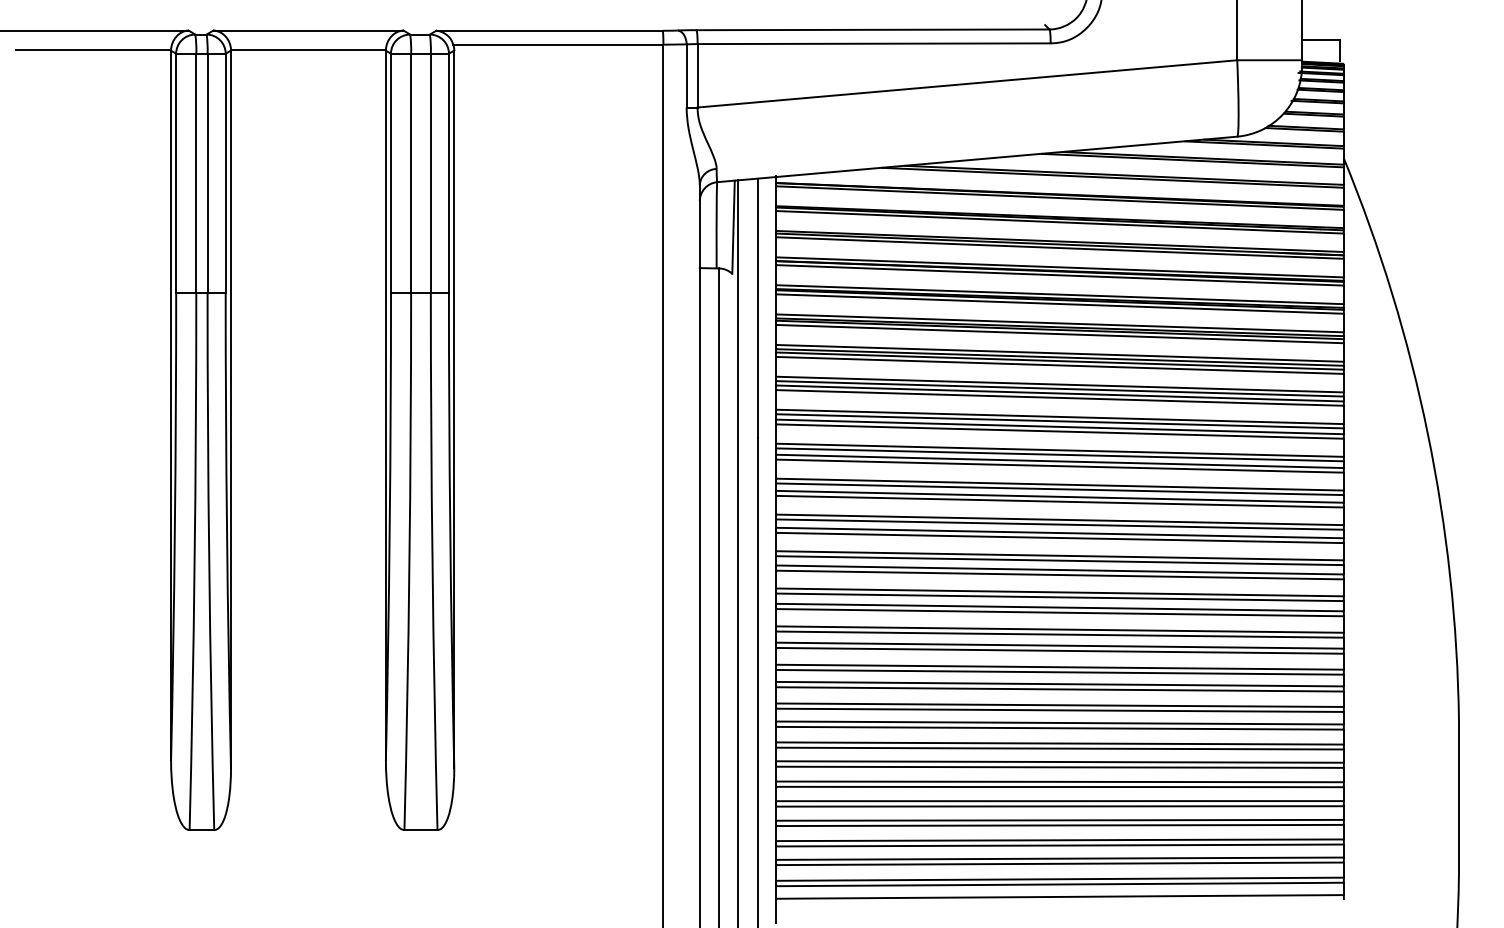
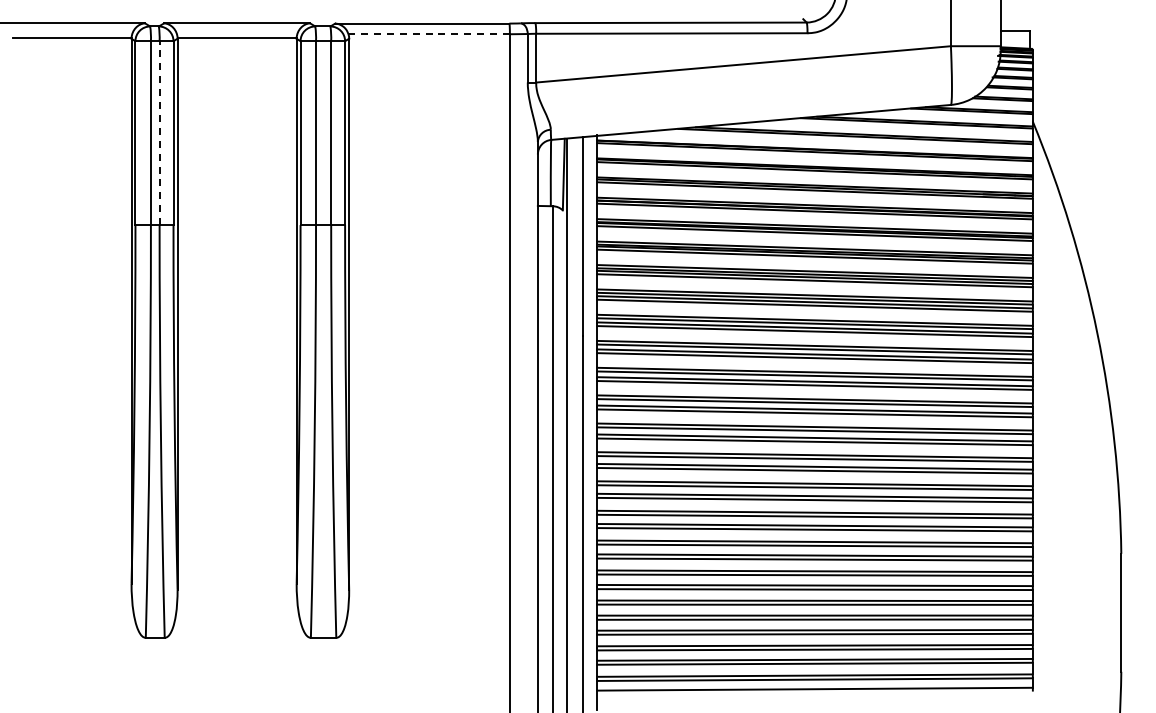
line: (558, 45) -> (429, 34), solid -> dashed
line: (207, 173) -> (159, 133), solid -> dashed

